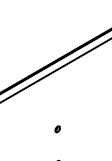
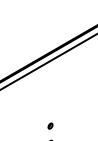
part: (57, 128) -> (50, 125), moved

